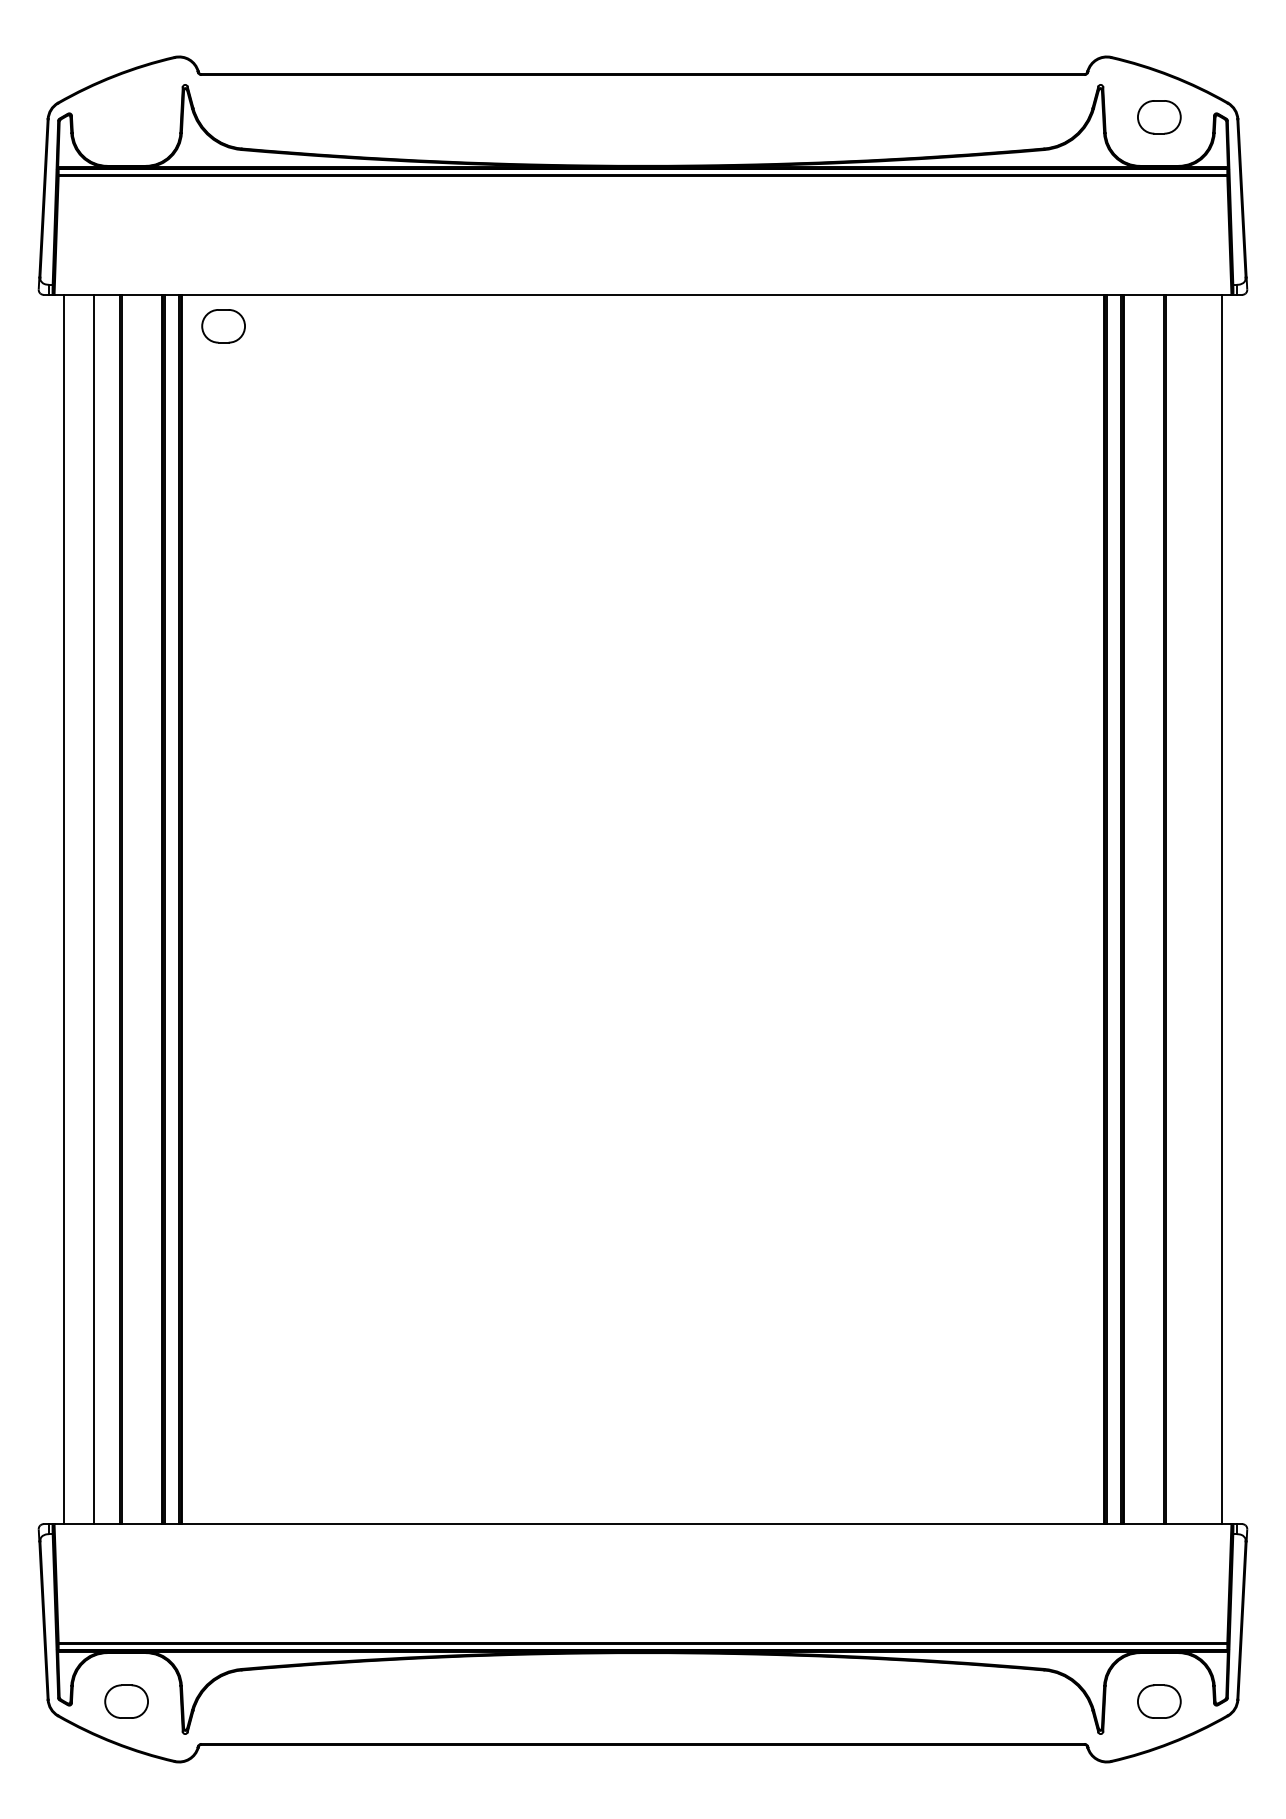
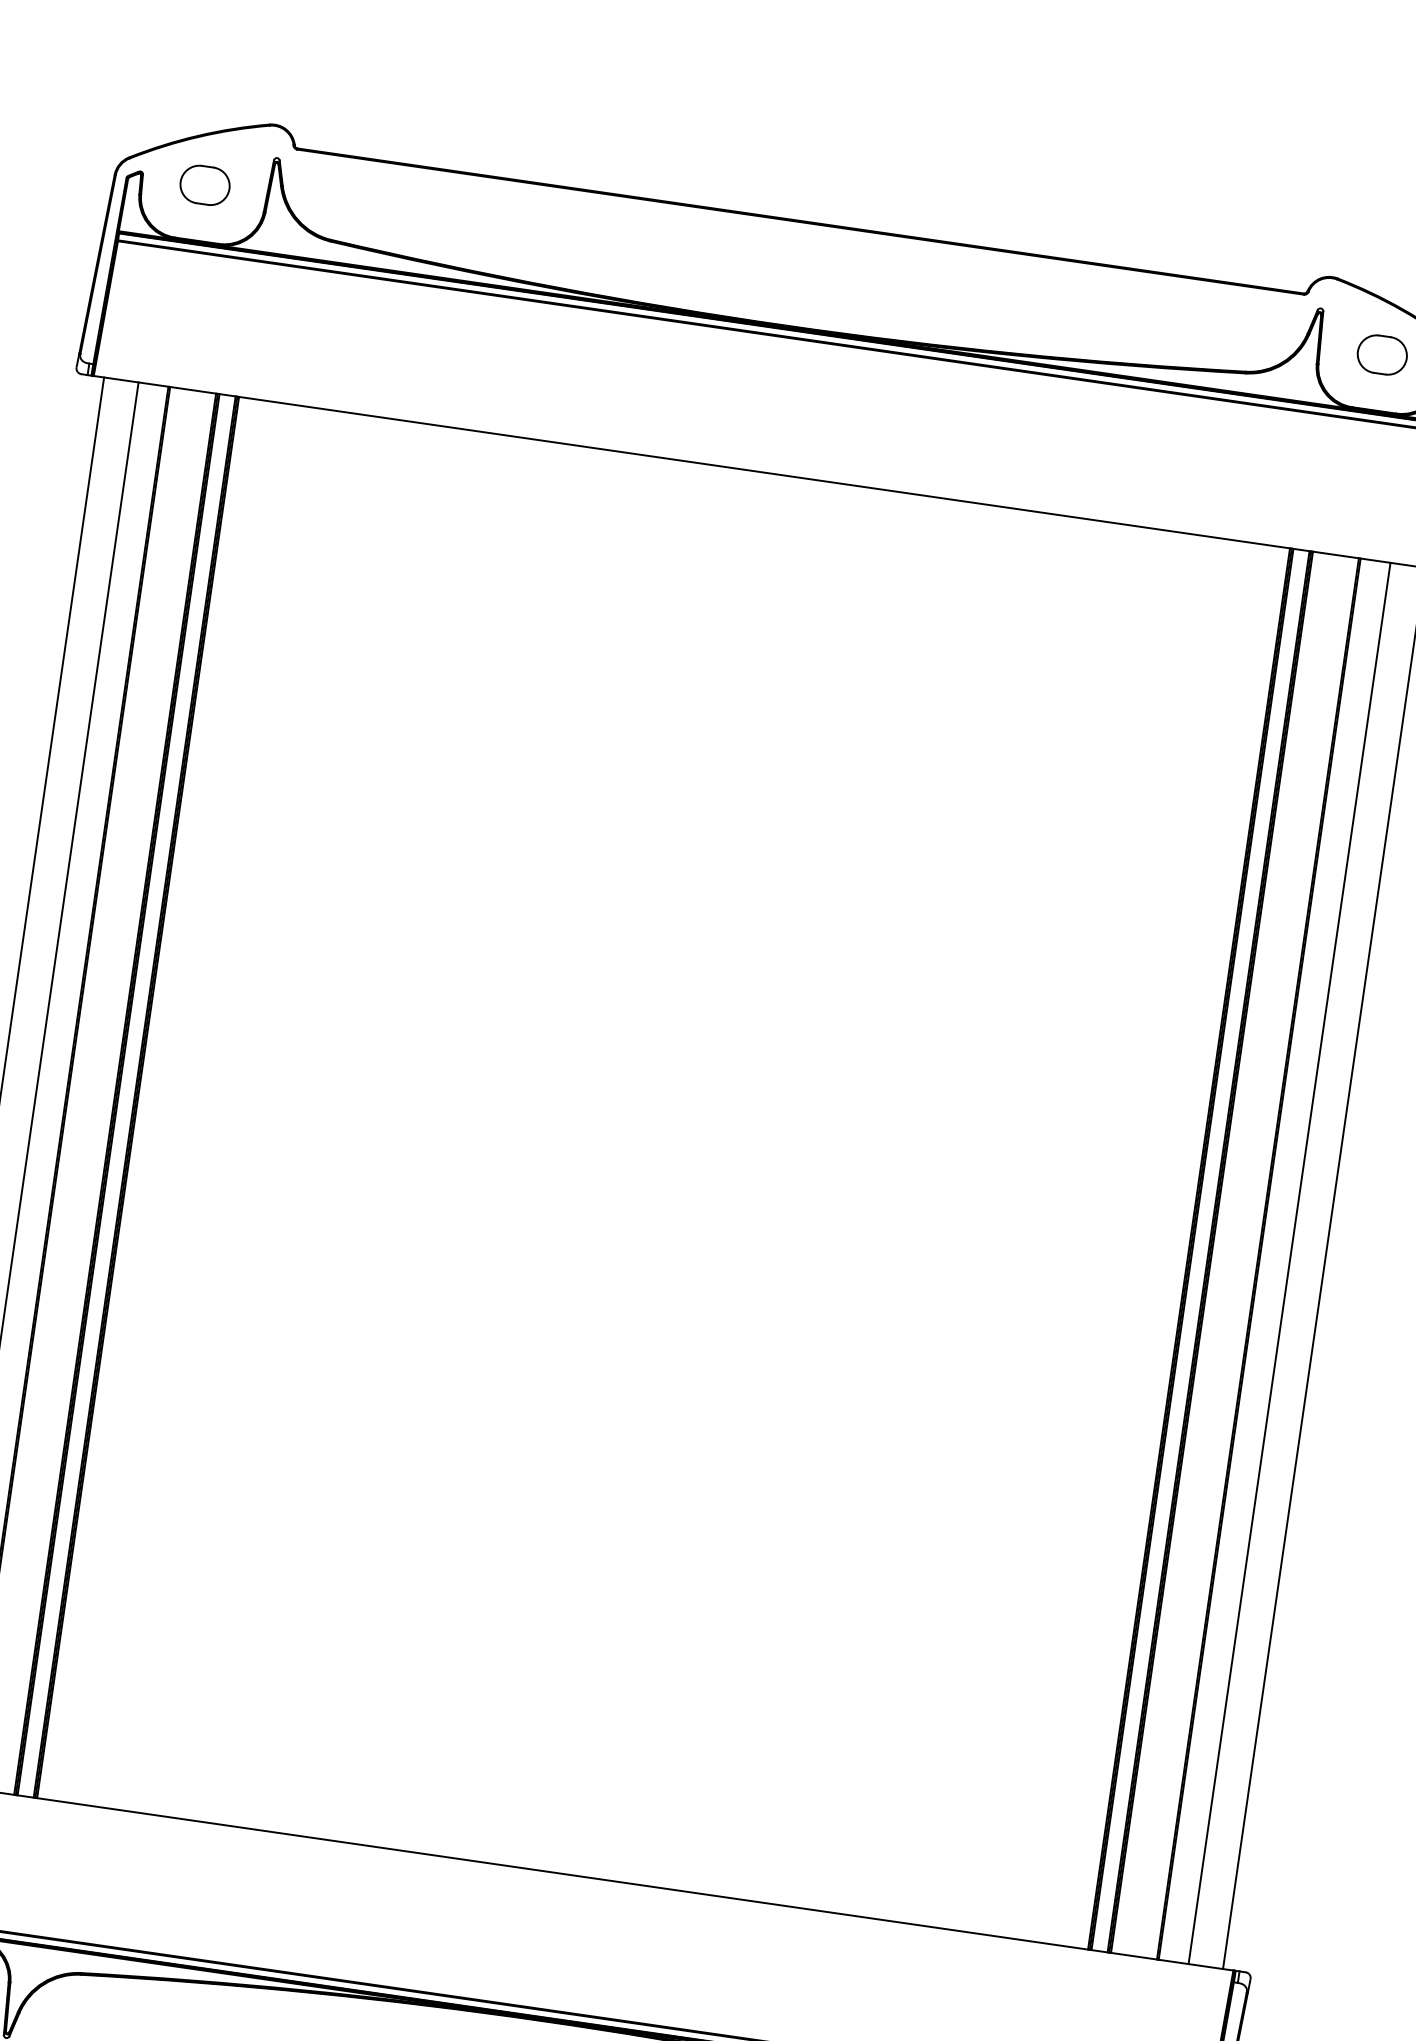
part: (223, 326) -> (204, 185), moved
line: (1192, 909) -> (1289, 1263), added

